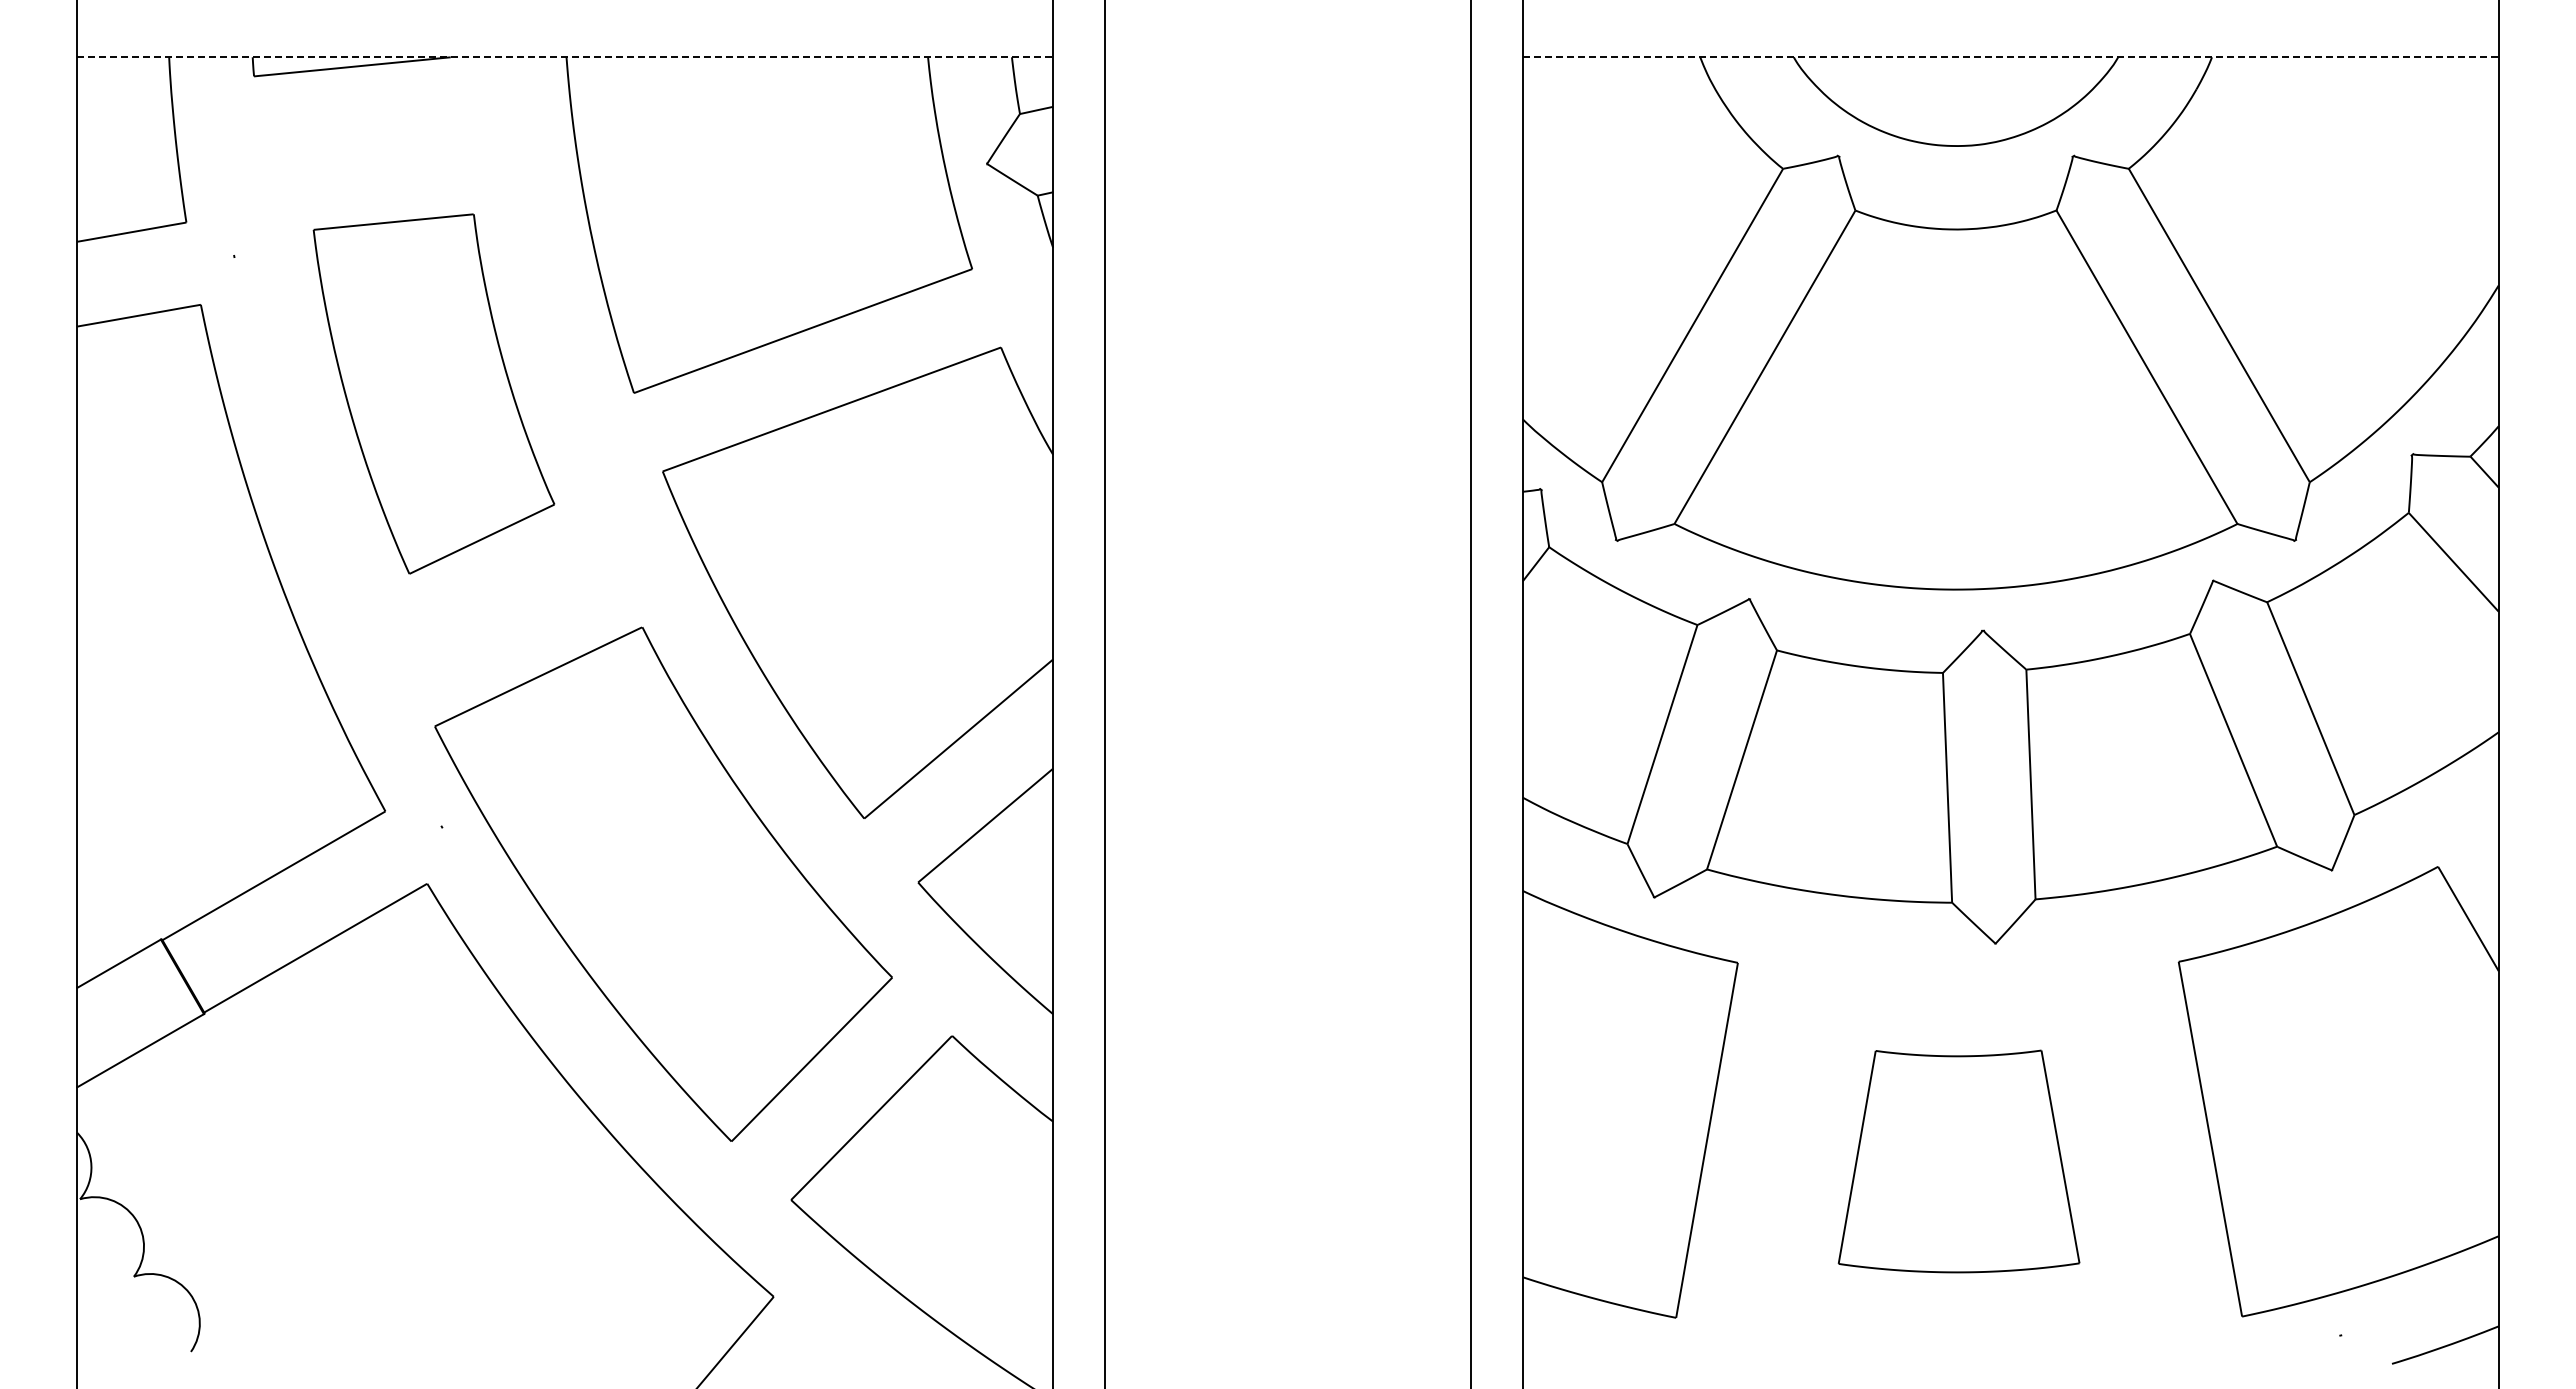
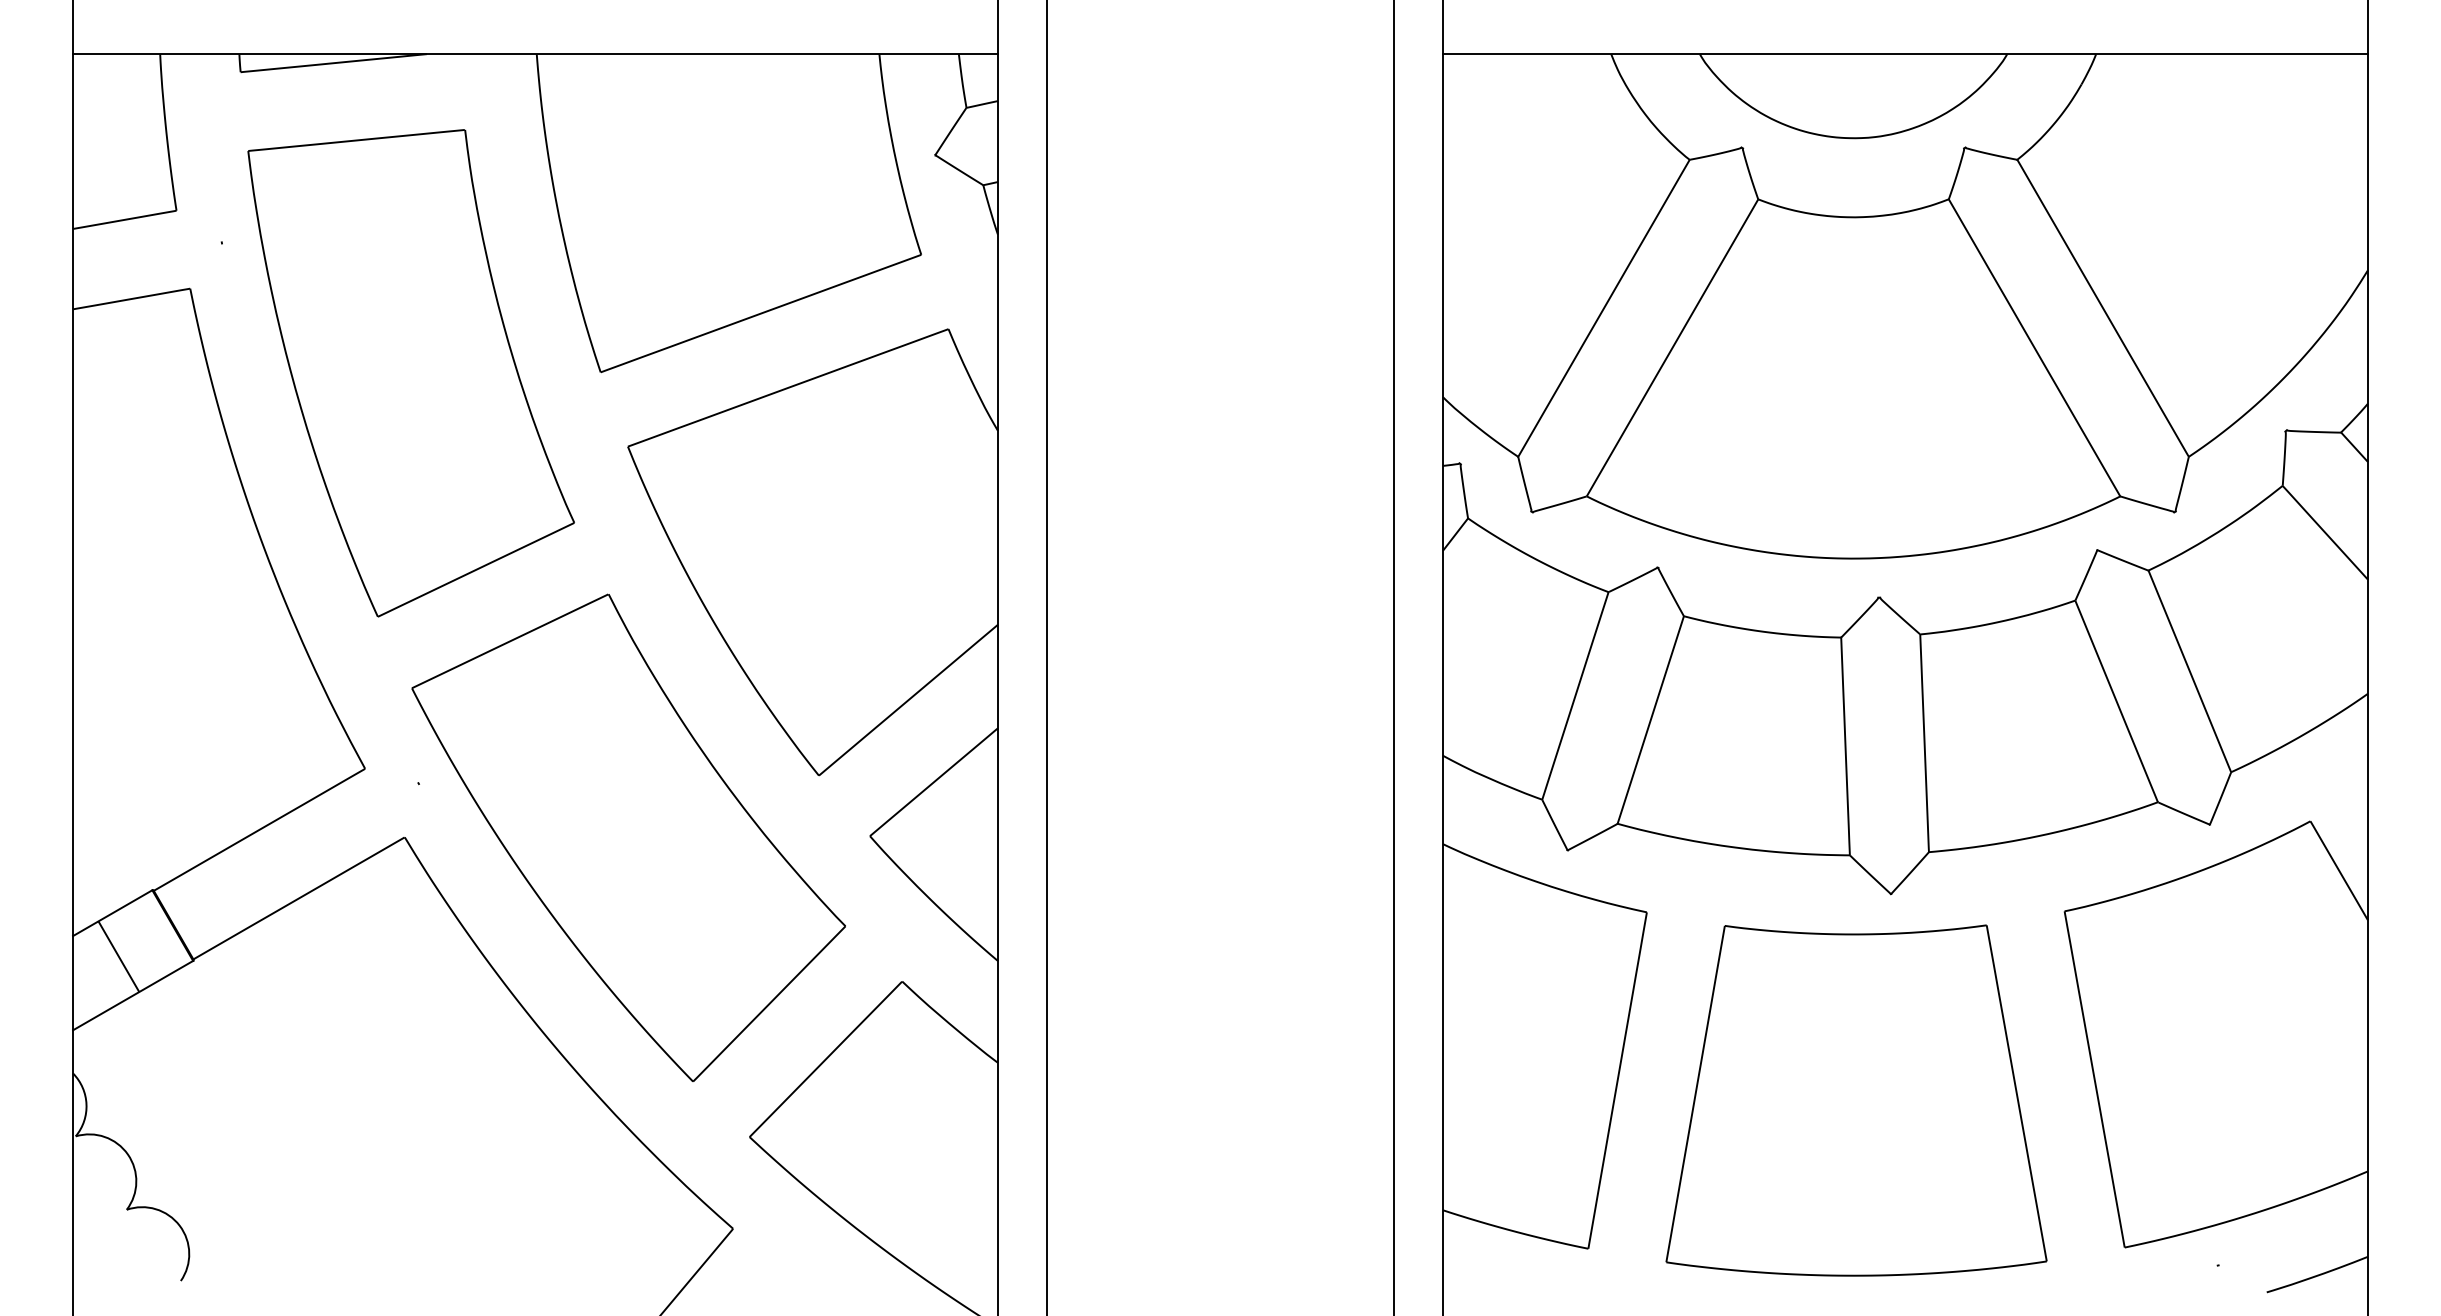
line: (565, 57) -> (535, 54), dashed -> solid
line: (2010, 57) -> (1905, 54), dashed -> solid
part: (433, 393) -> (410, 372), size x1.43
line: (125, 1009) -> (118, 956), added
part: (1958, 1161) -> (1855, 1100), size x1.67

